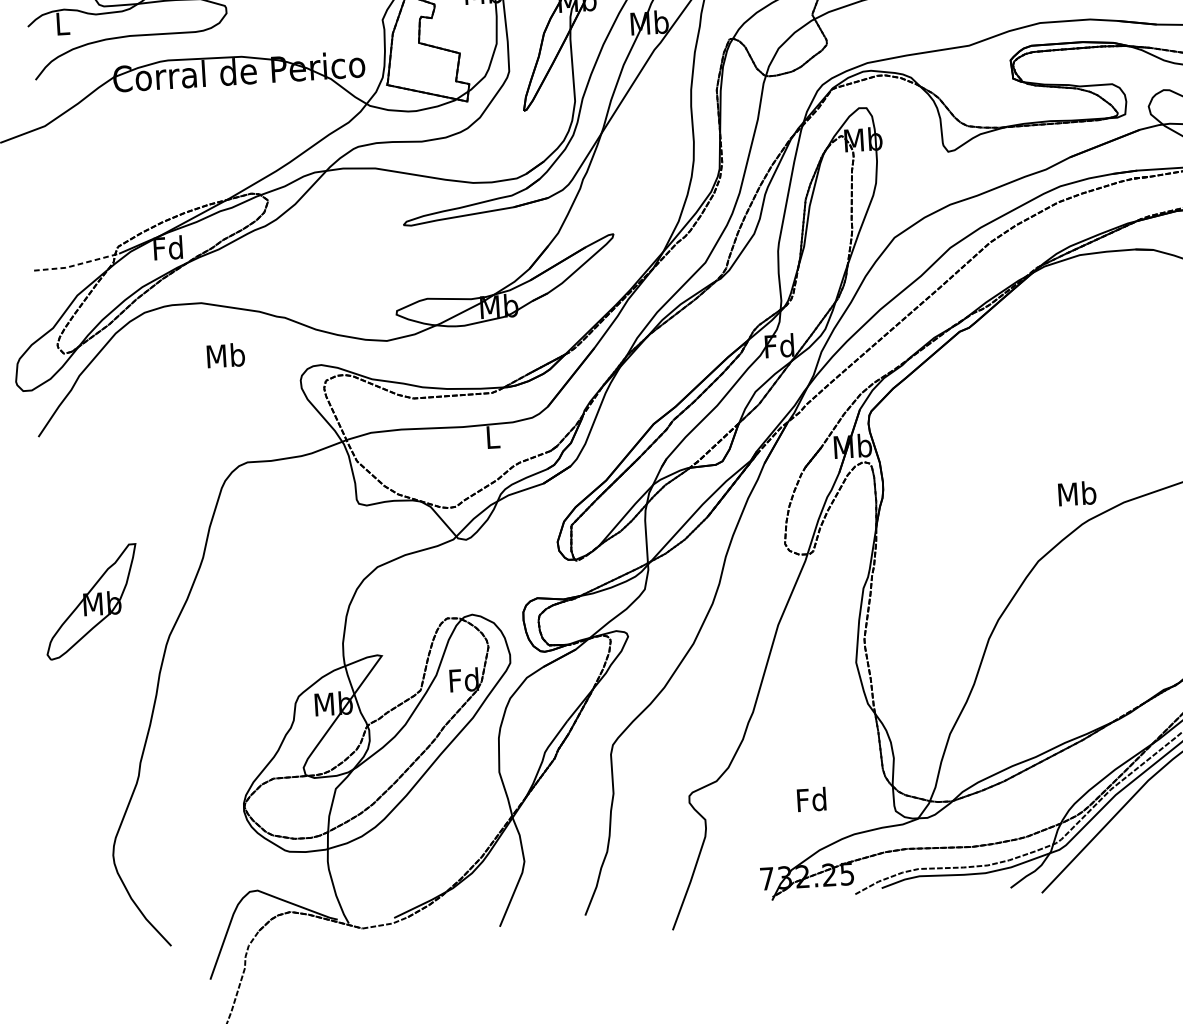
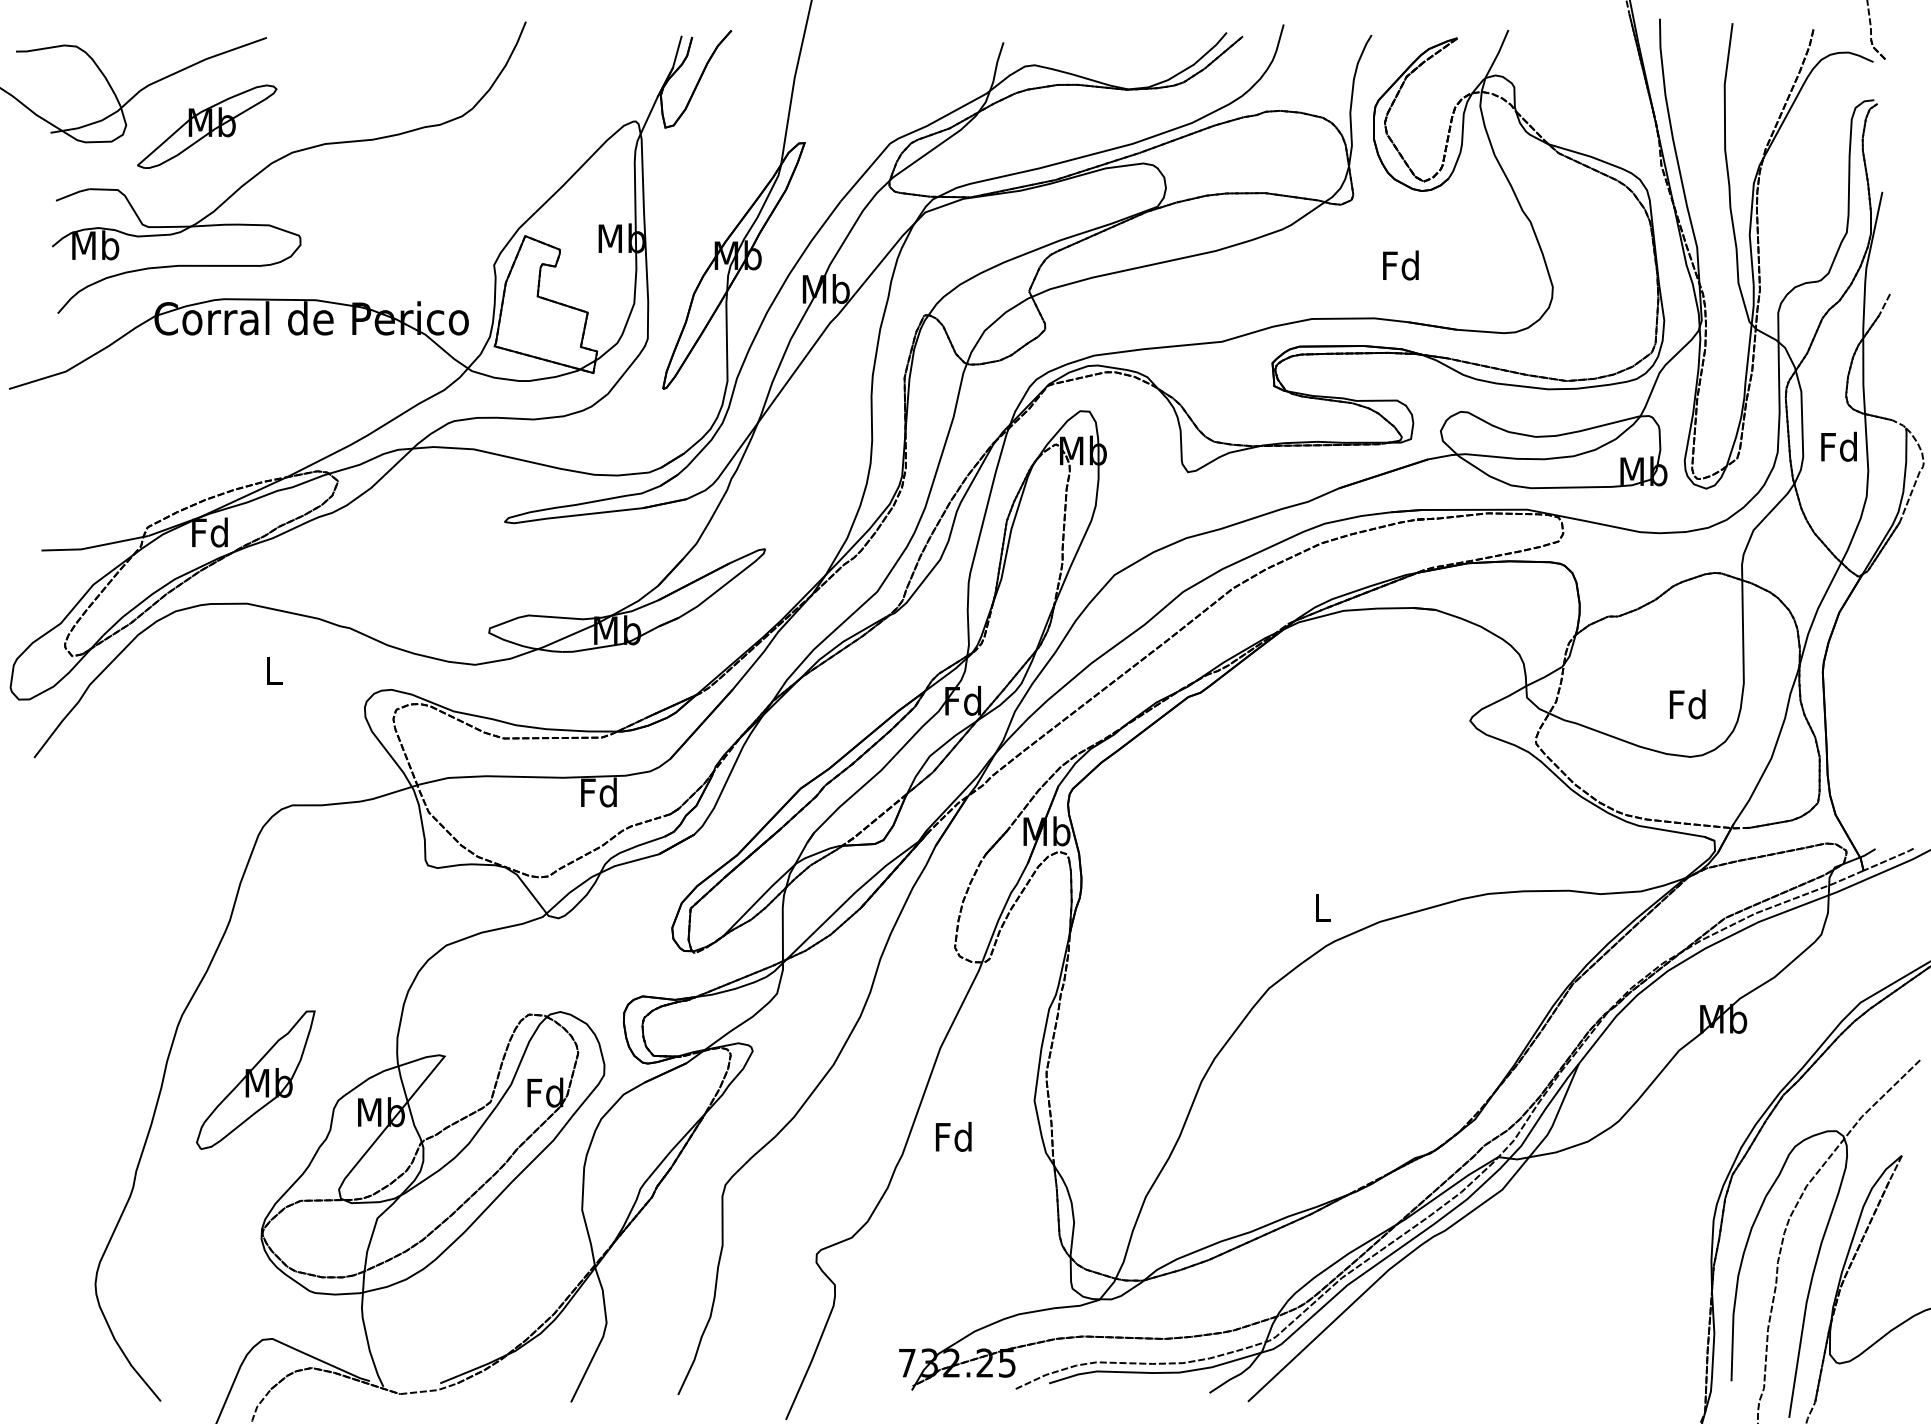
text: (62, 23) -> (95, 245), L -> Mb
line: (76, 264) -> (94, 546), dashed -> solid
text: (225, 355) -> (273, 670), Mb -> L
text: (491, 437) -> (598, 792), L -> Fd
text: (1077, 493) -> (1322, 907), Mb -> L
part: (91, 601) -> (255, 1079), moved
text: (811, 799) -> (953, 1136), moved

